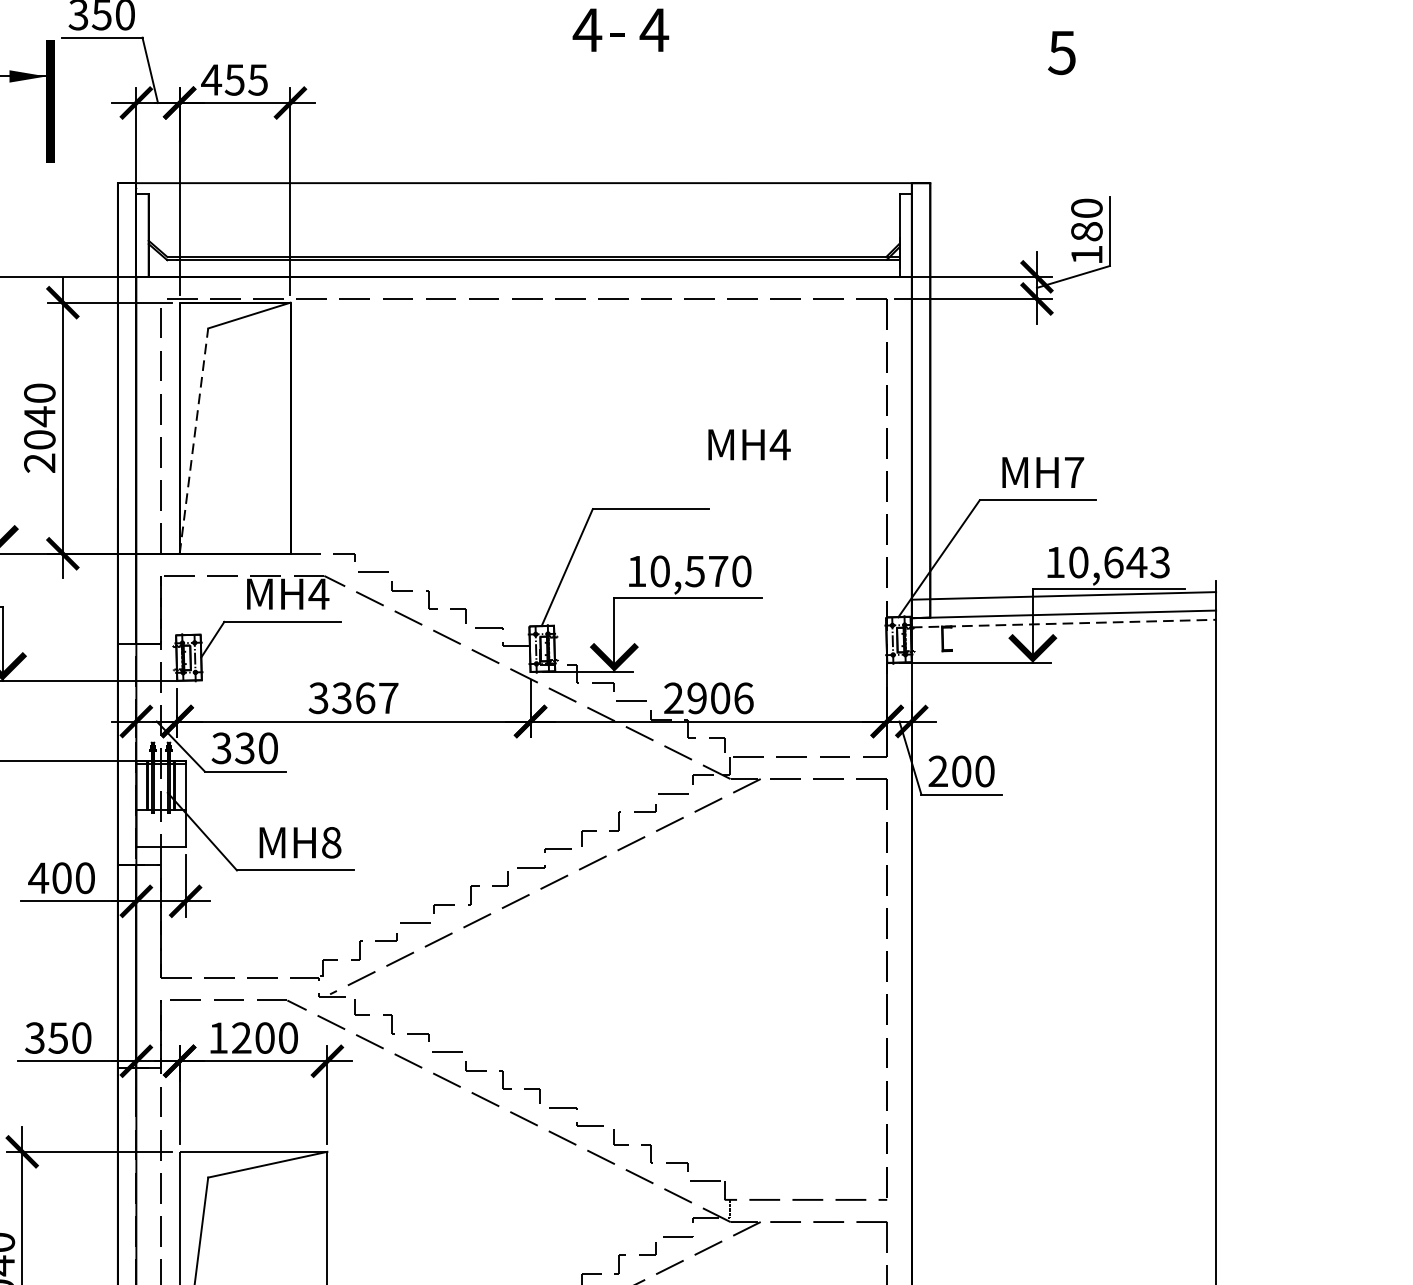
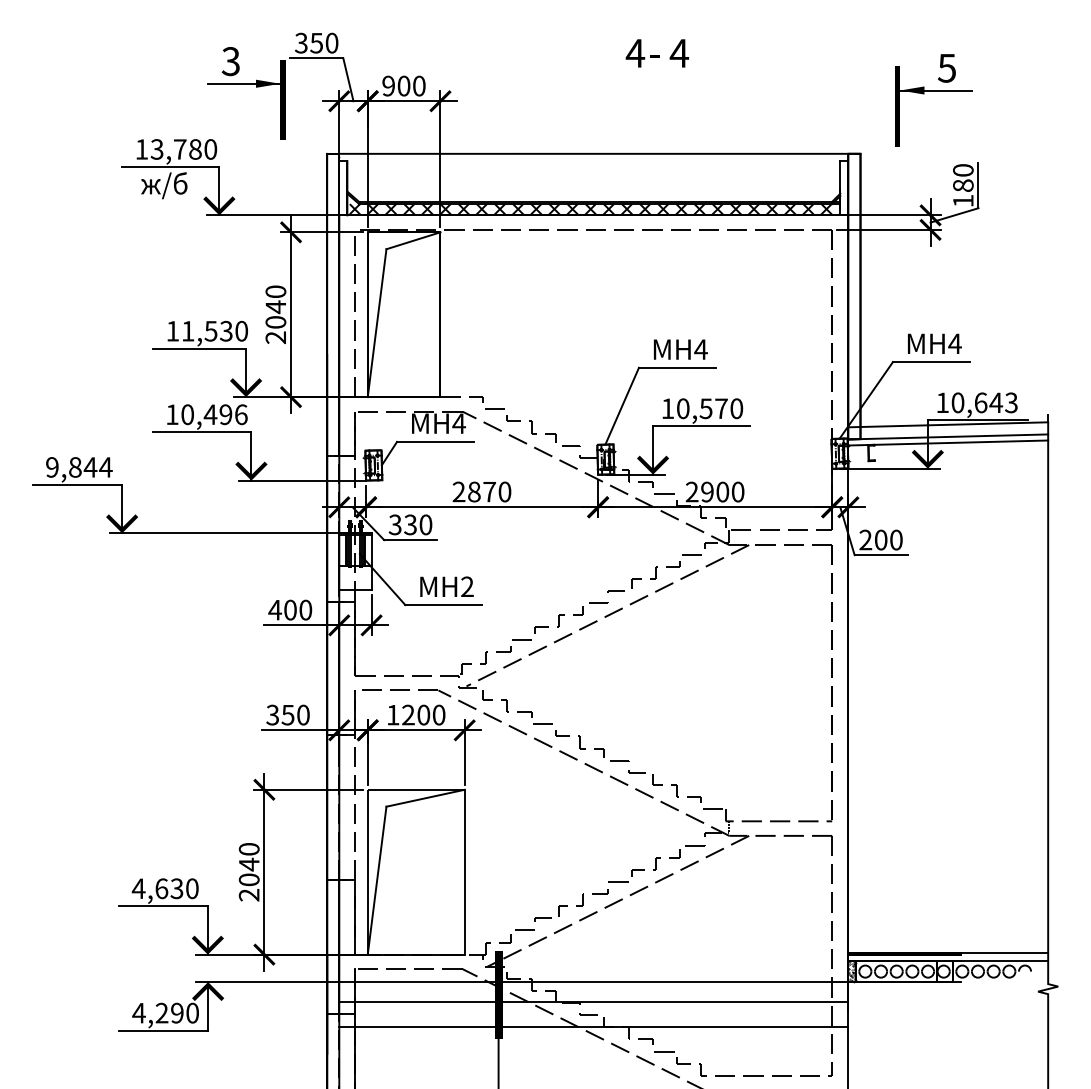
text: (234, 79) -> (403, 85), 455 -> 900
part: (1041, 88) -> (933, 91), added
hatch: (525, 261) -> (594, 205), added
line: (194, 441) -> (377, 323), dashed -> solid
text: (748, 444) -> (680, 349), moved
text: (1073, 472) -> (954, 343), 7 -> 4
line: (1064, 624) -> (948, 443), dashed -> solid
text: (352, 697) -> (481, 491), 3367 -> 2870
text: (744, 697) -> (738, 491), 2906 -> 2900
text: (331, 842) -> (467, 586), 8 -> 2

